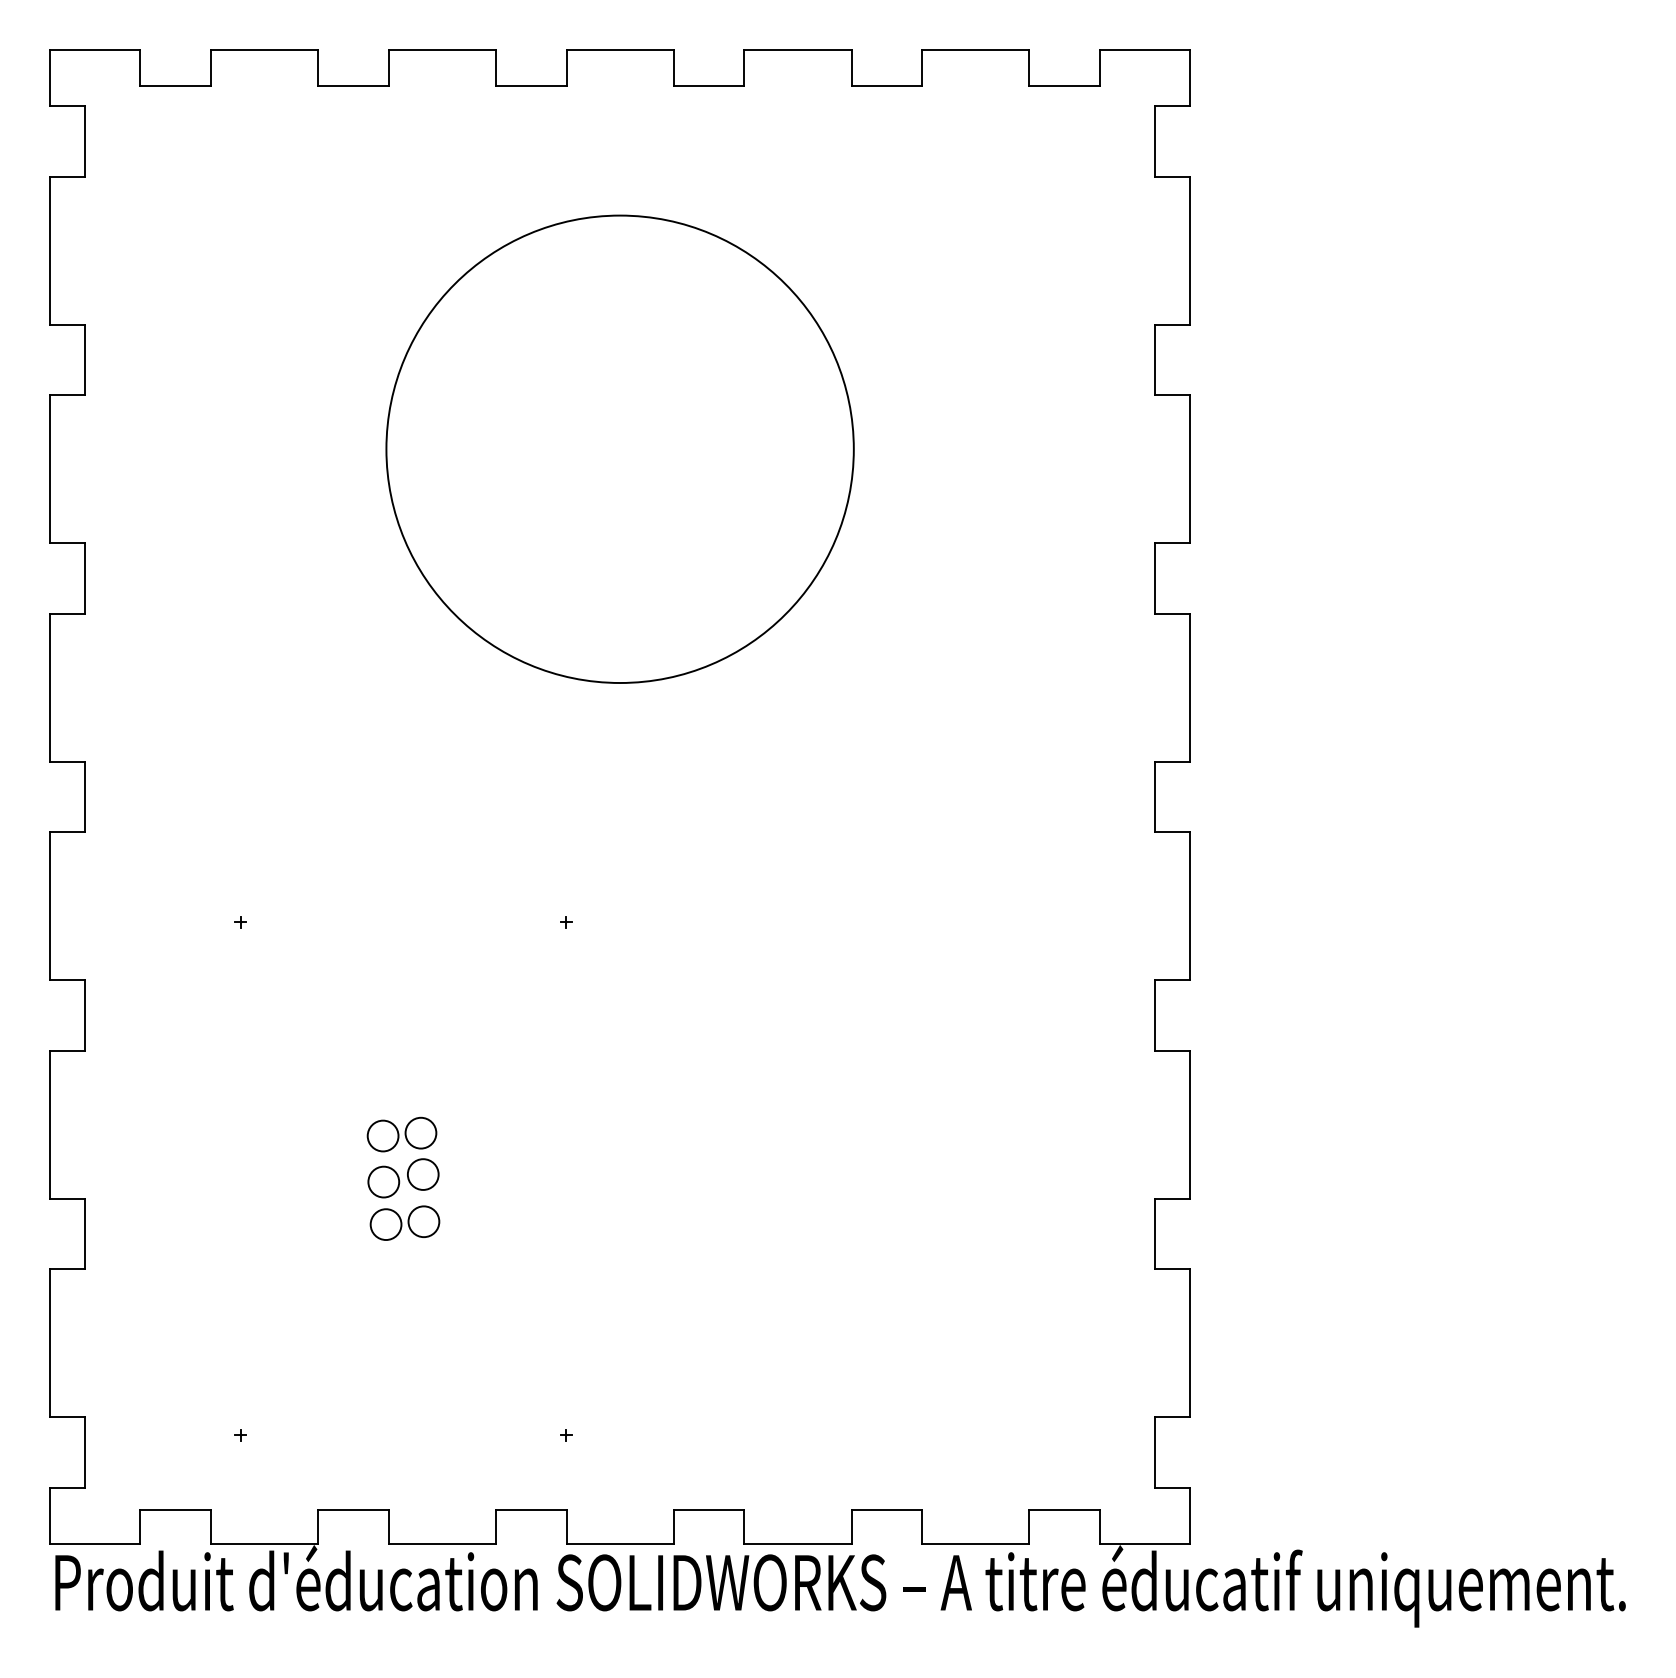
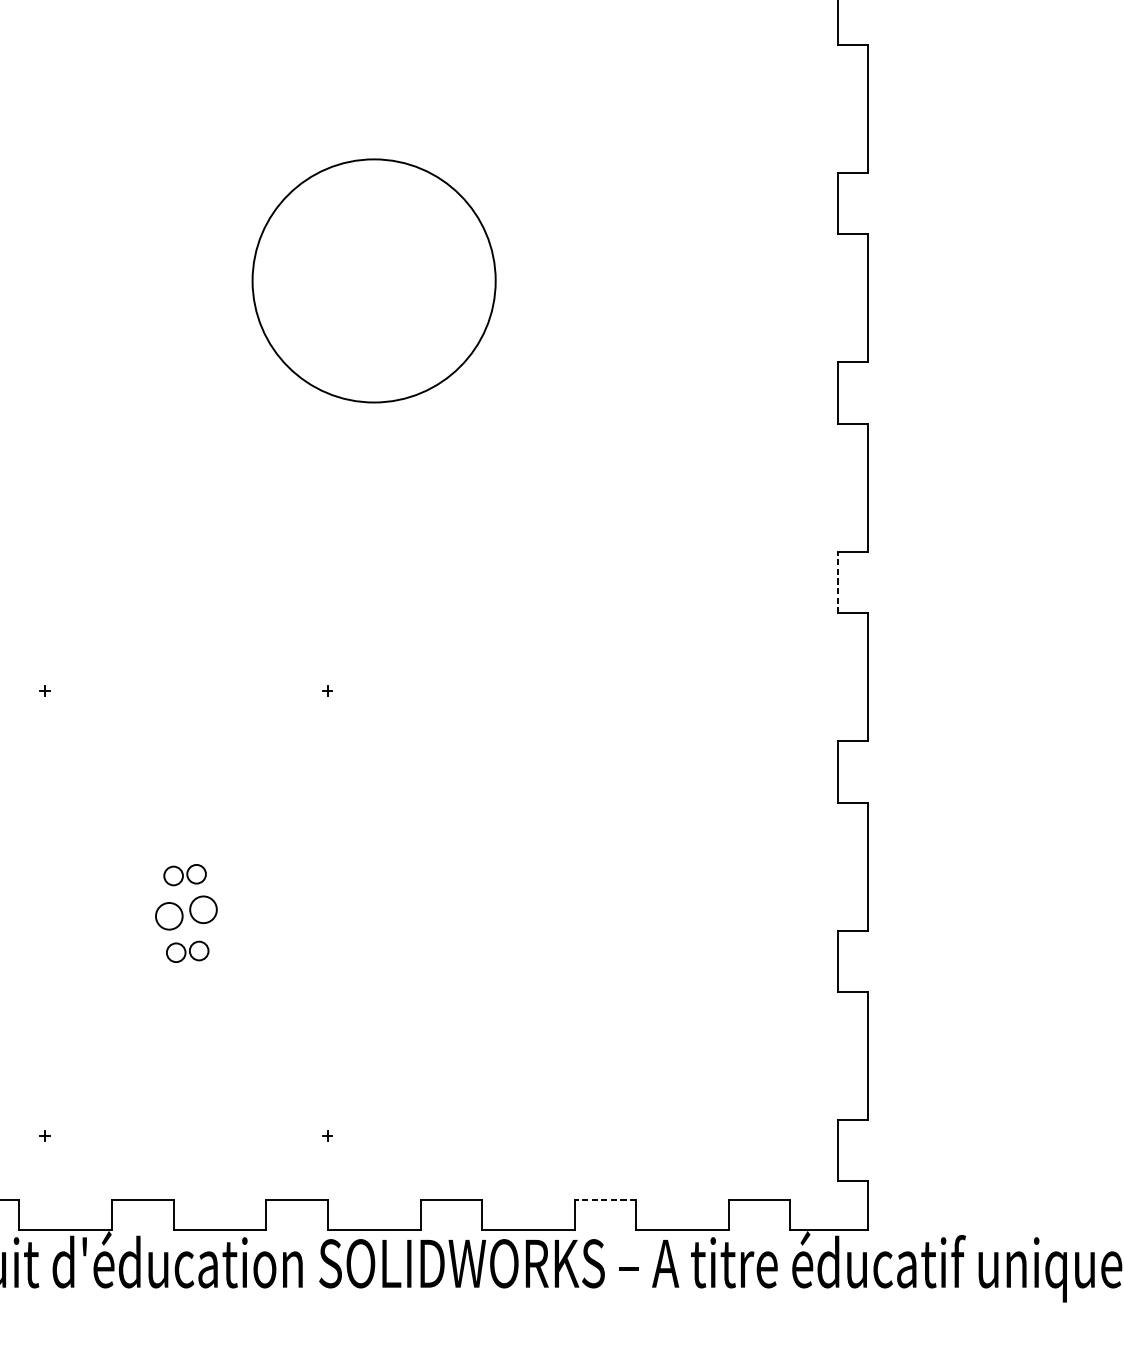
circle: (619, 448) -> (373, 280), size x0.6
line: (1154, 796) -> (837, 582), solid -> dashed
part: (401, 1134) -> (184, 875), size x0.7
part: (404, 1222) -> (187, 951), size x0.7
line: (886, 1509) -> (605, 1200), solid -> dashed

